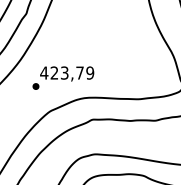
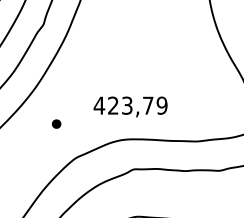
text: (67, 73) -> (131, 106), moved

